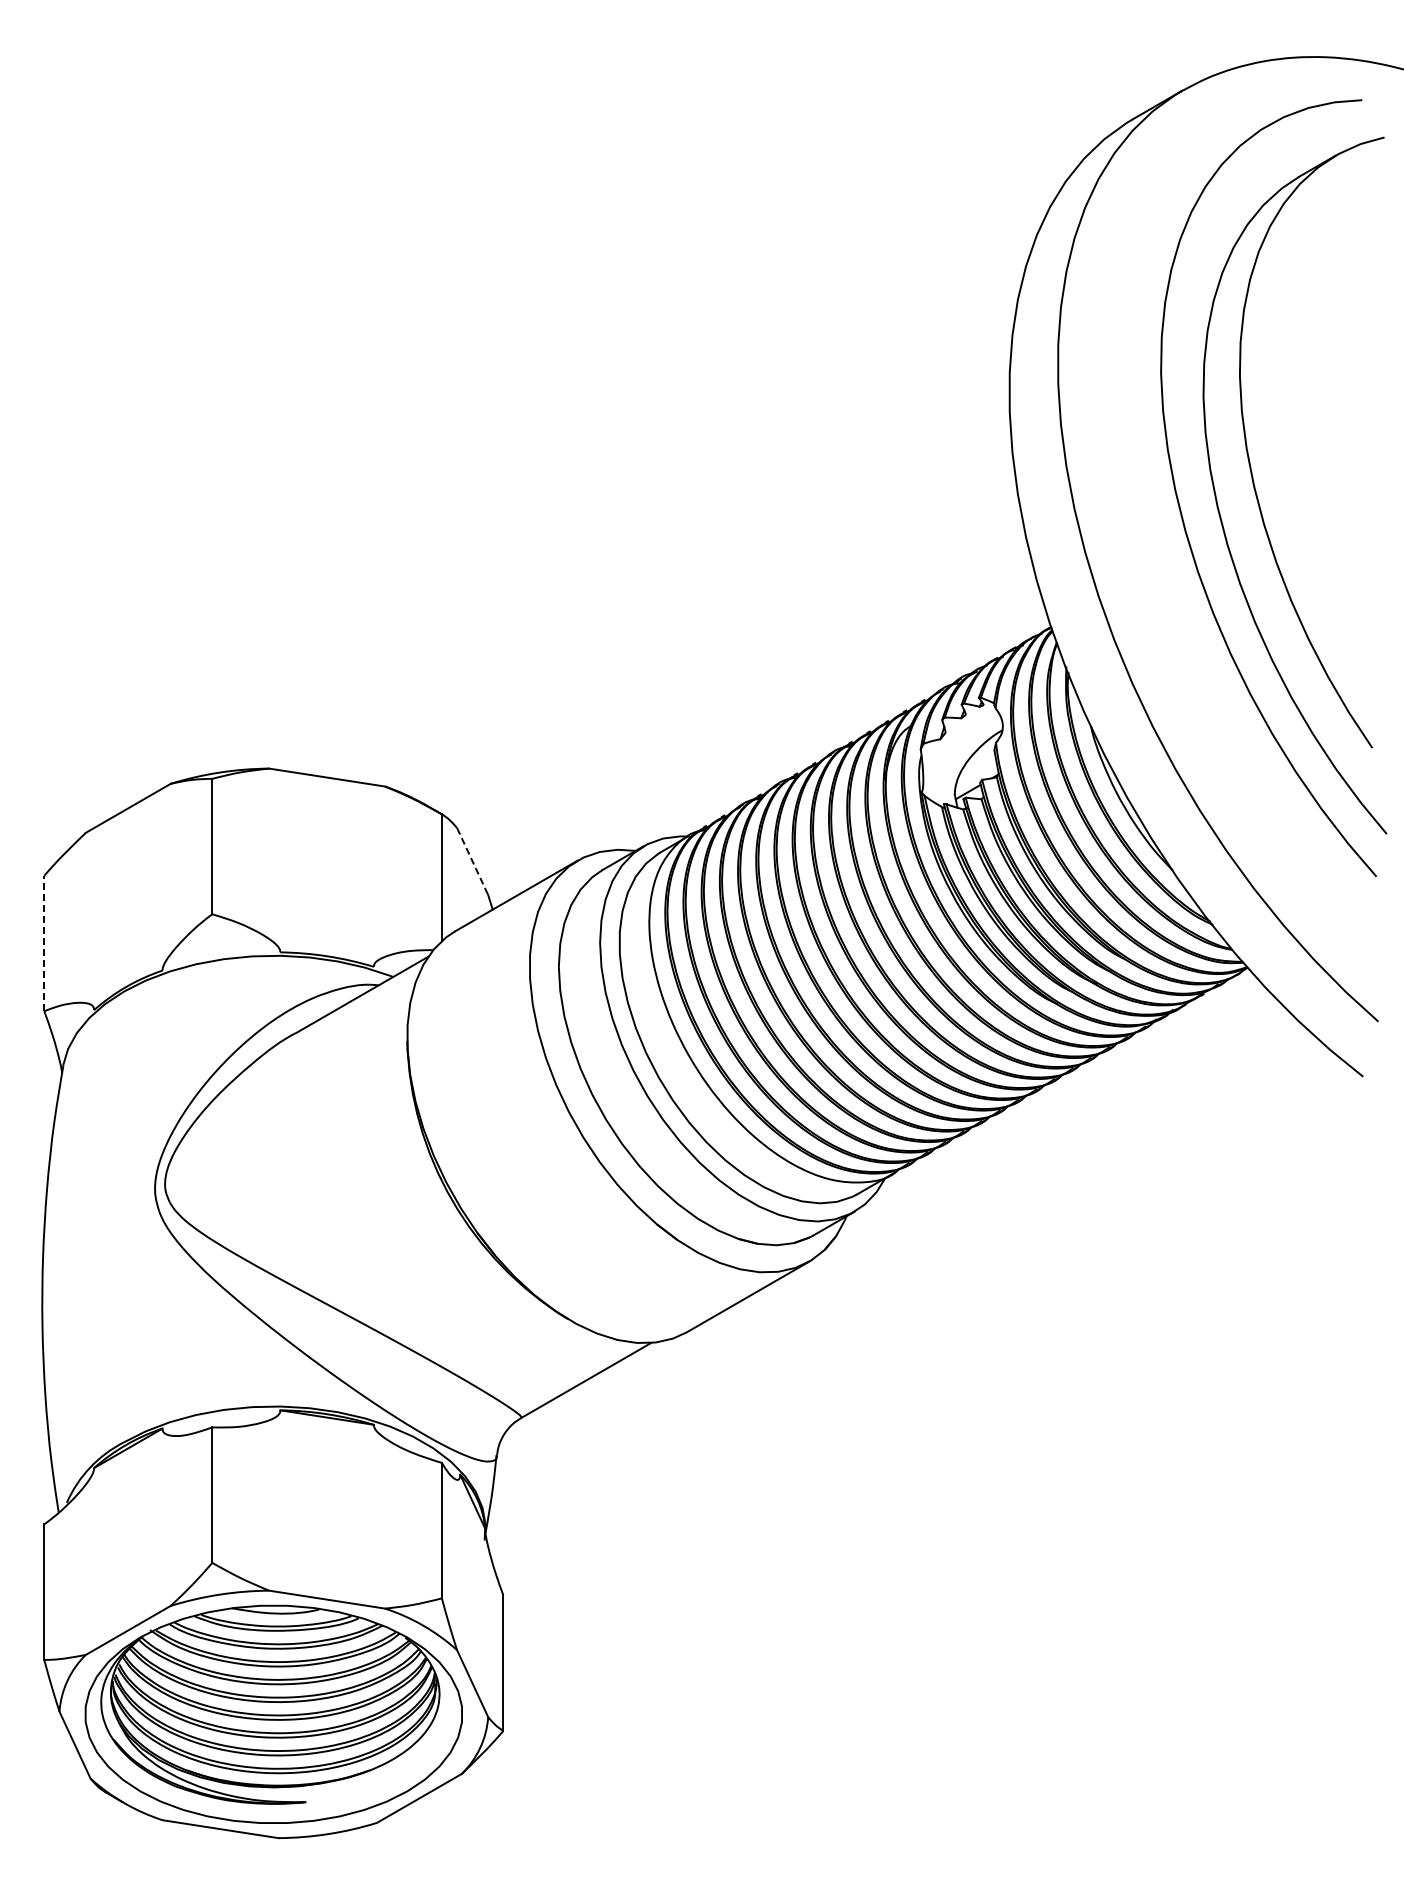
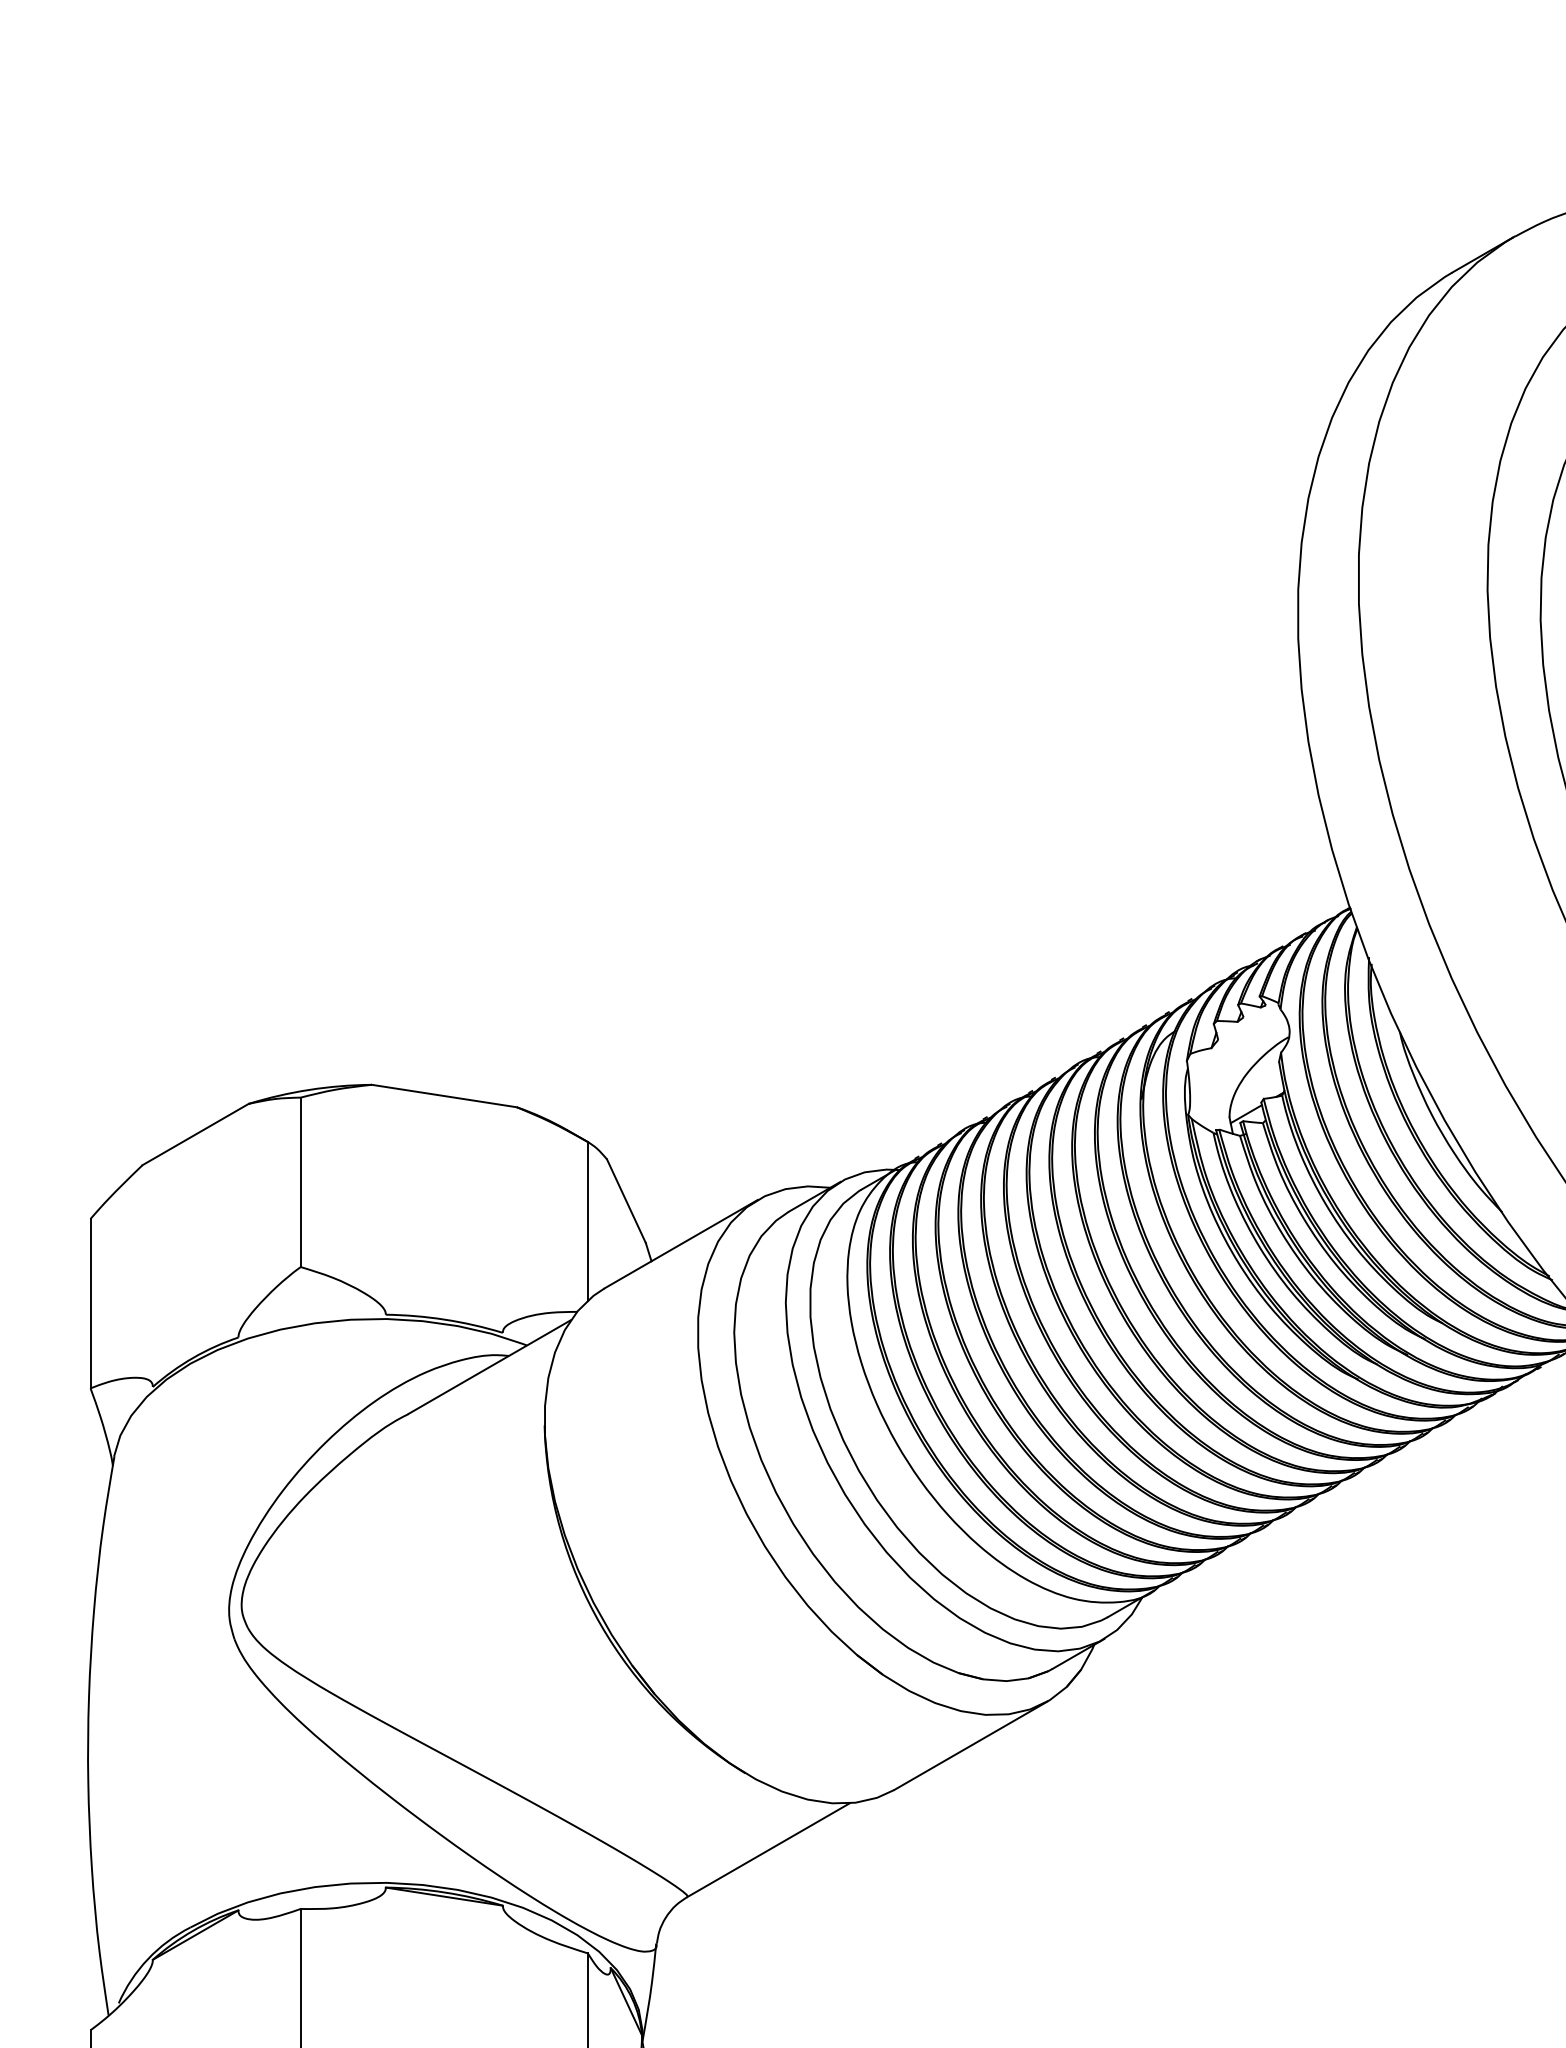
line: (472, 861) -> (626, 1201), dashed -> solid
line: (44, 943) -> (90, 1303), dashed -> solid

